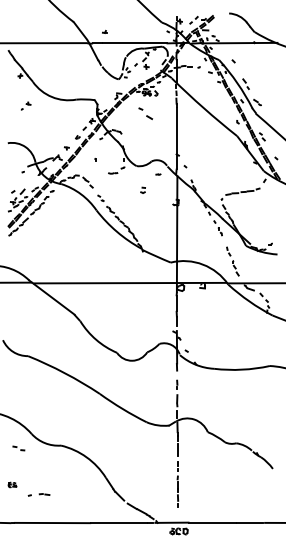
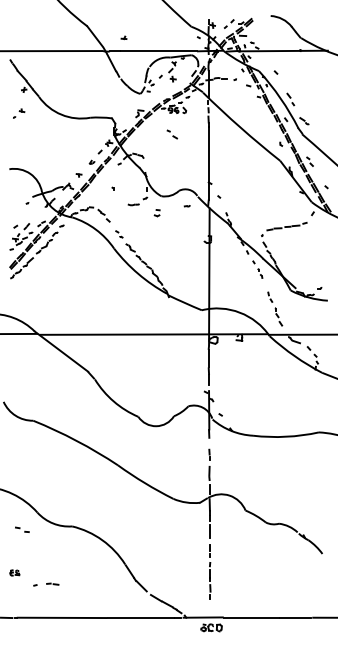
part: (26, 105) -> (19, 112), moved
part: (145, 113) -> (171, 134), size x0.62
part: (142, 189) -> (156, 212), moved

